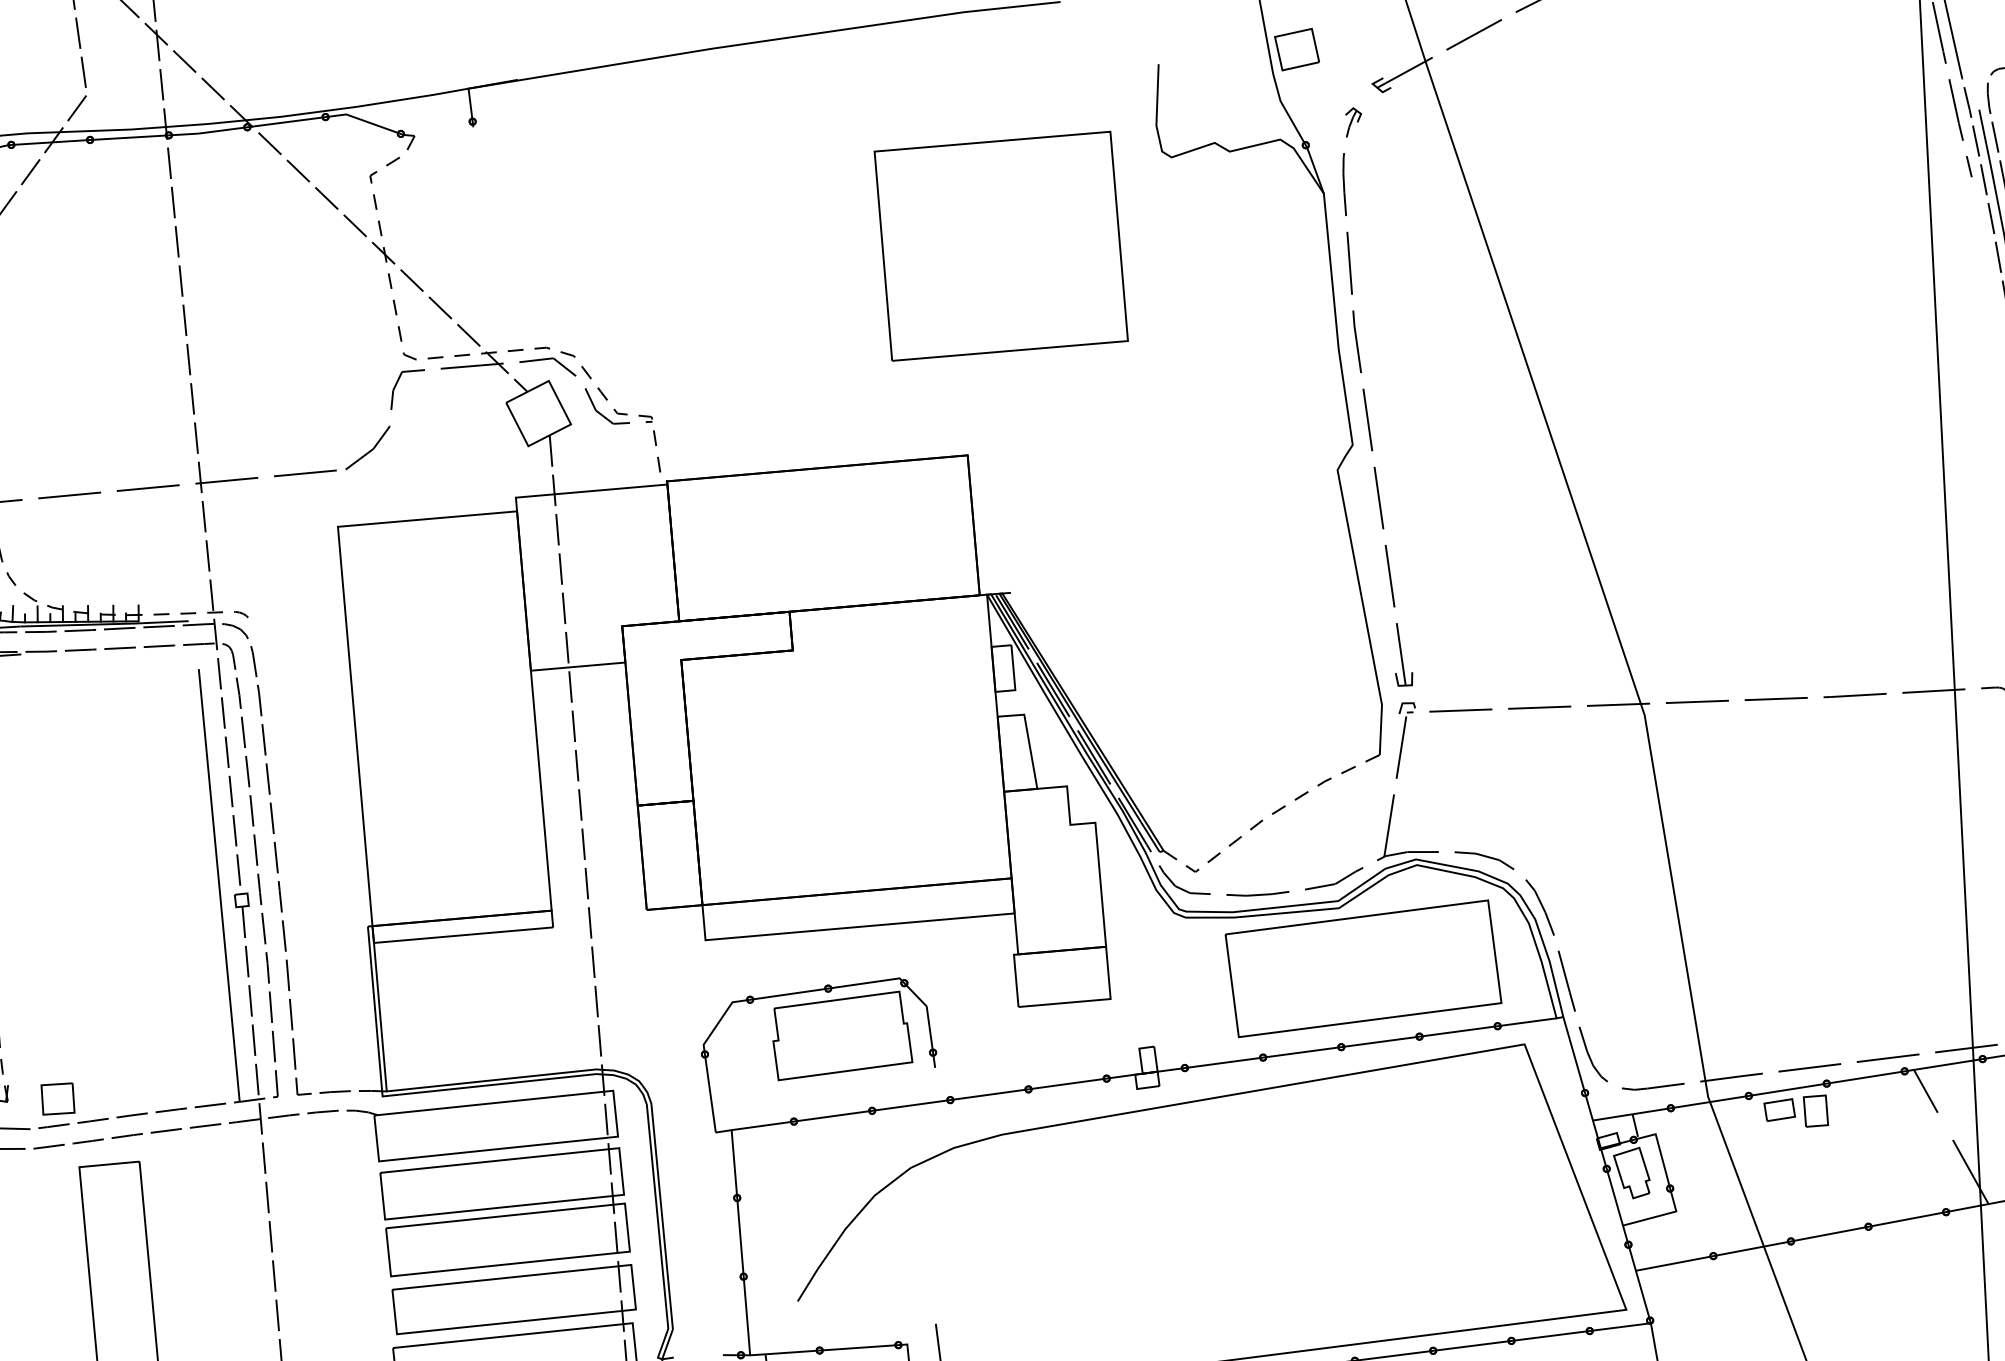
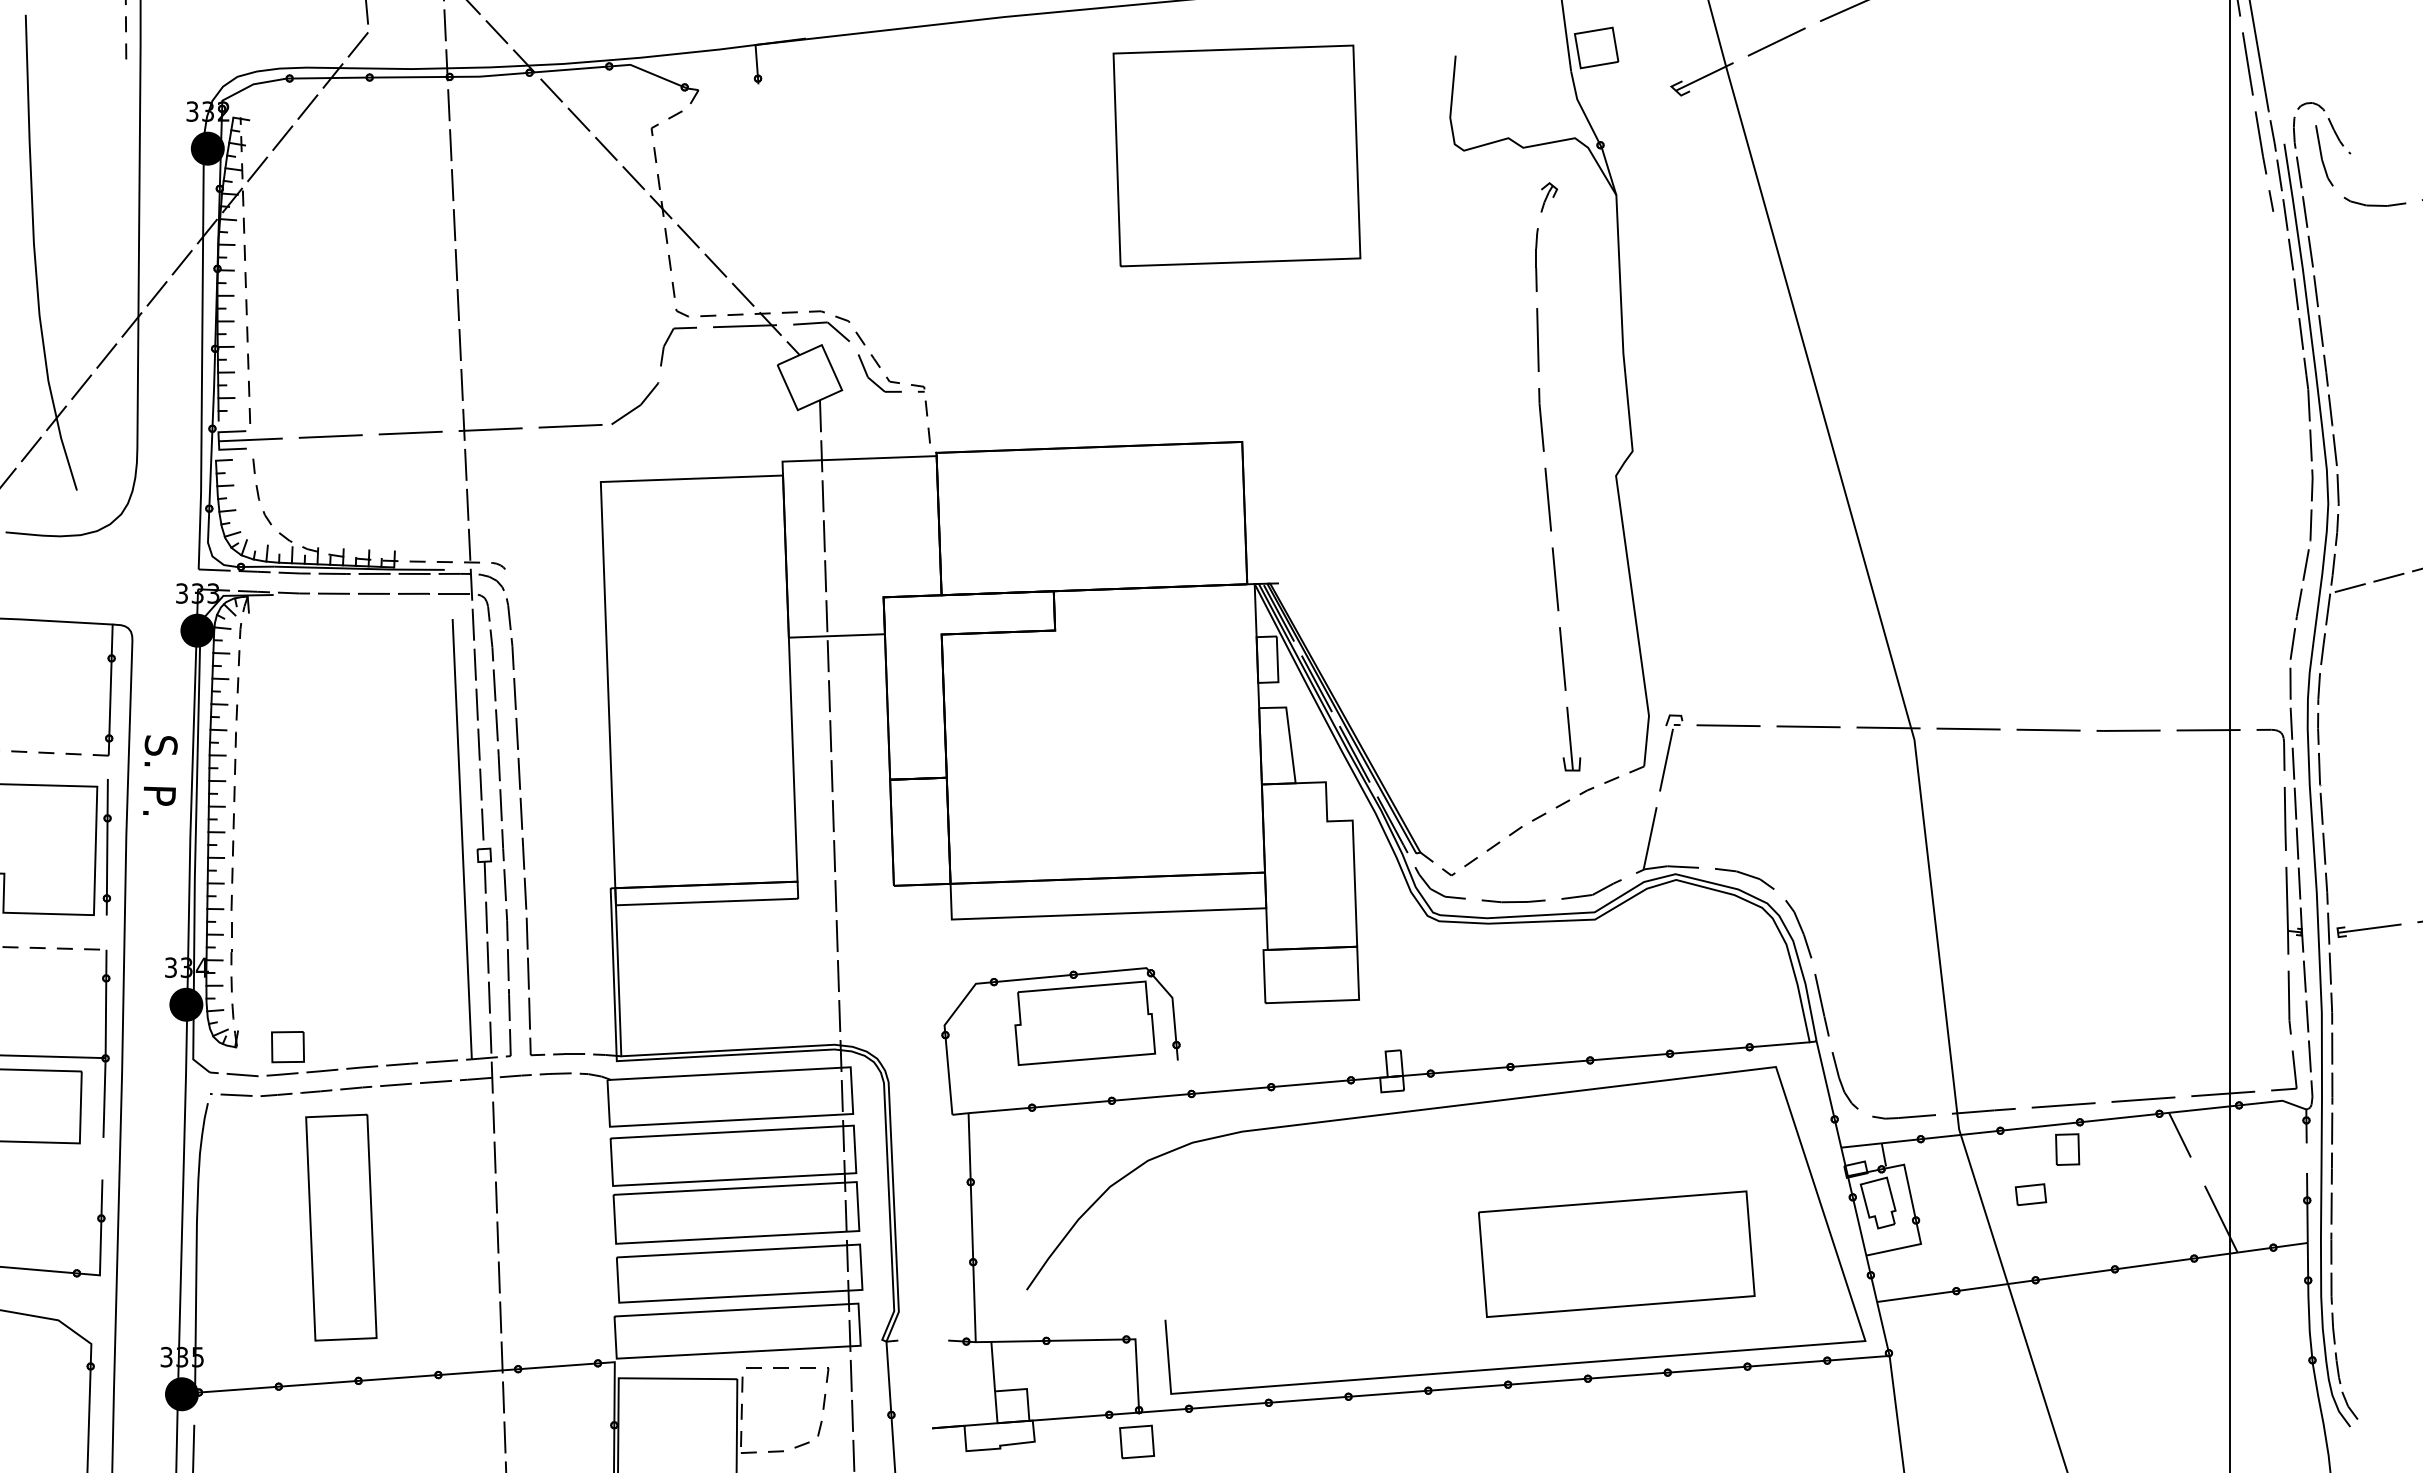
part: (1000, 245) -> (1236, 155), moved
part: (1365, 397) -> (1547, 476), moved
part: (1363, 968) -> (1616, 1253), moved
part: (1779, 1109) -> (2030, 1194), moved

